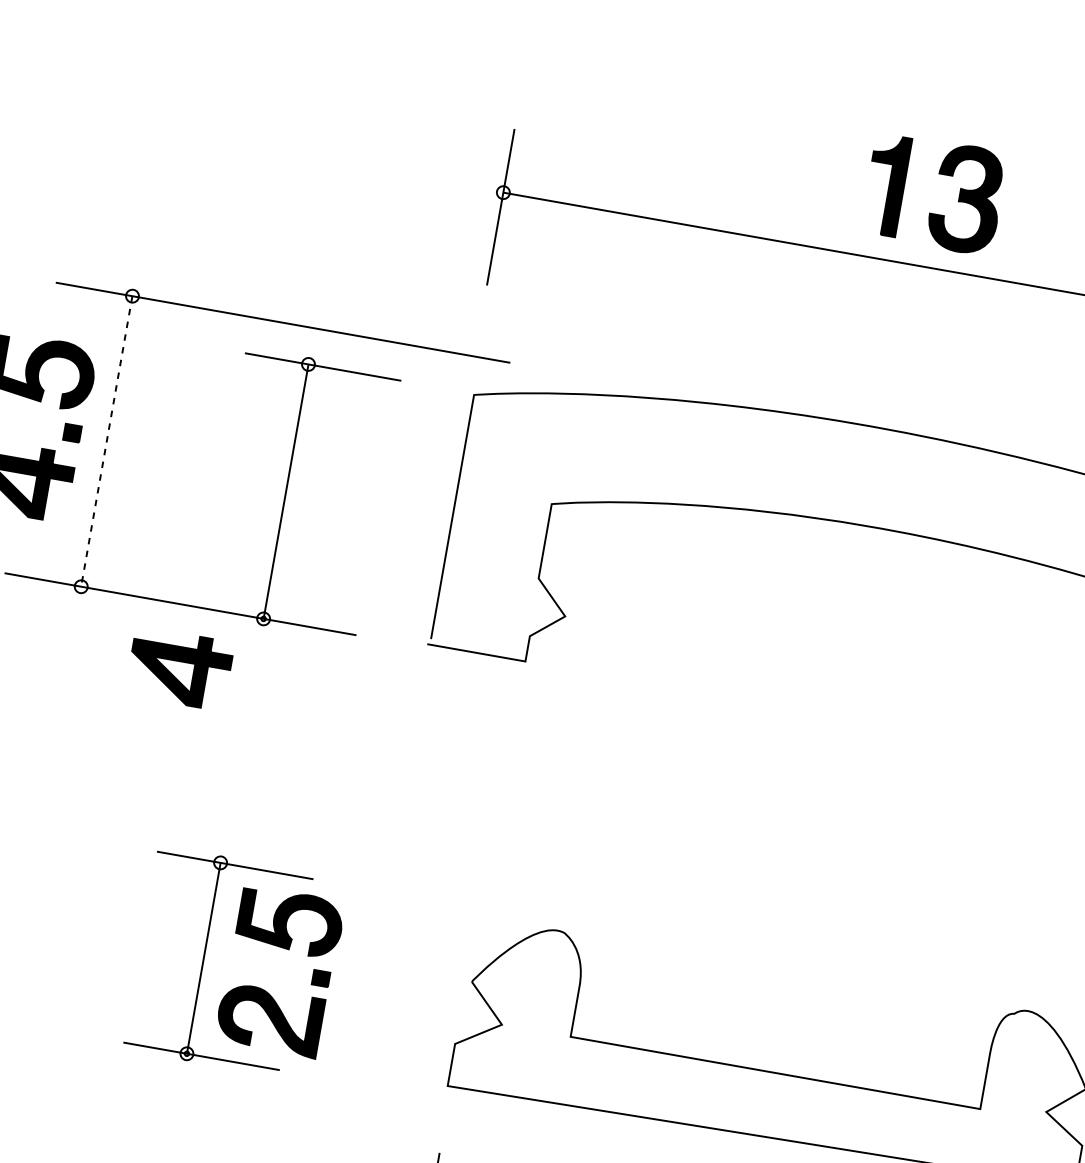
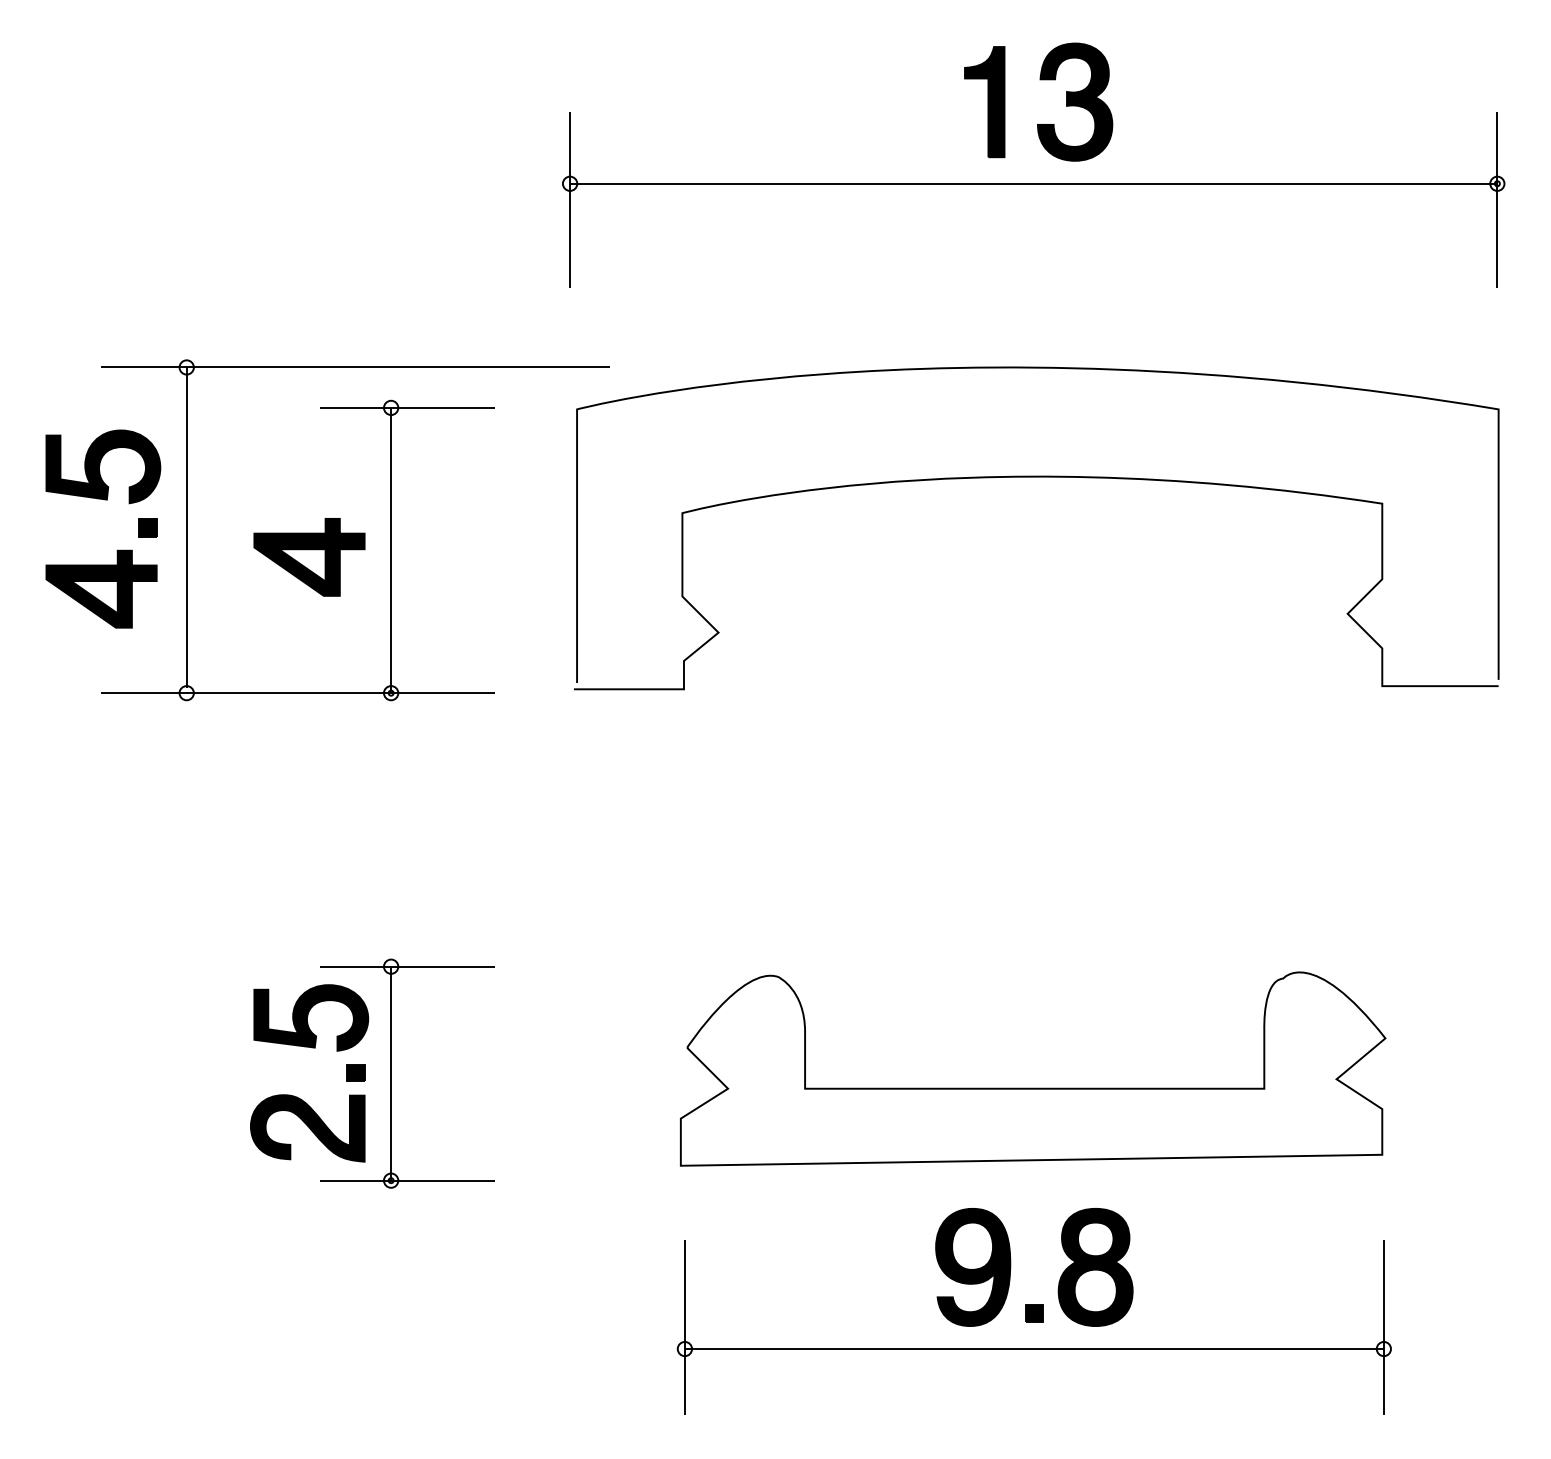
line: (106, 439) -> (186, 528), dashed -> solid
part: (179, 668) -> (309, 557), moved
part: (285, 949) -> (311, 1048), moved

